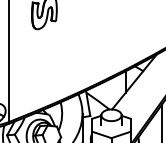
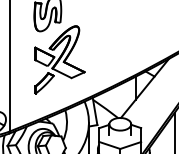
part: (55, 55) -> (59, 59), added

